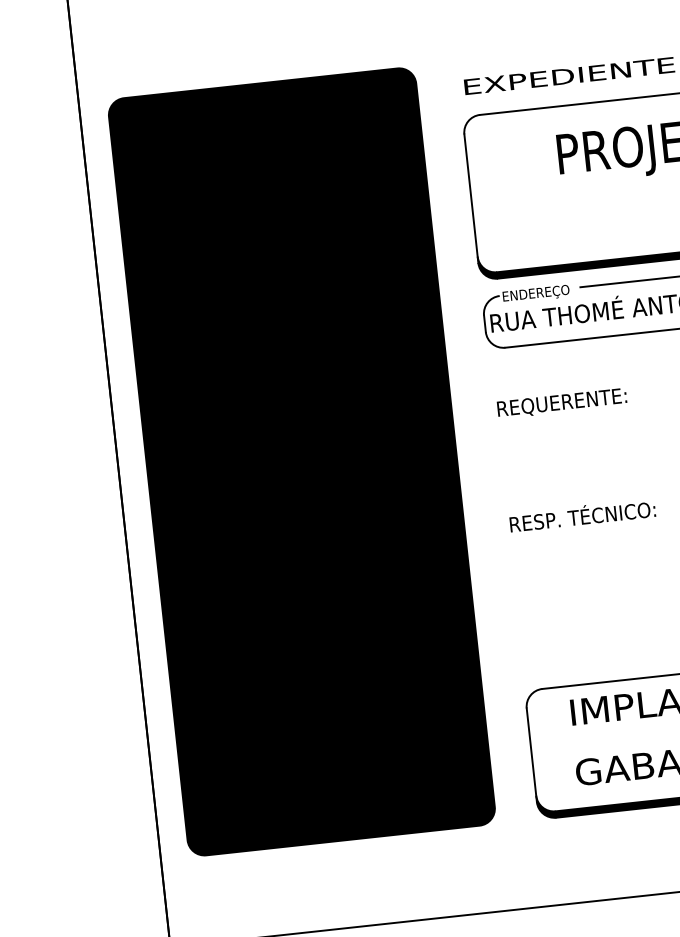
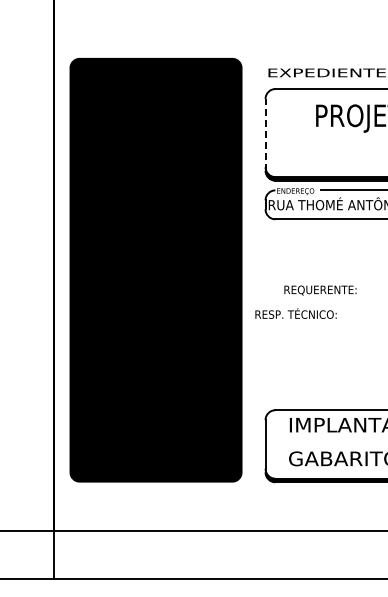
line: (471, 198) -> (265, 134), solid -> dashed
text: (562, 403) -> (320, 290), moved
text: (581, 515) -> (295, 313), moved

